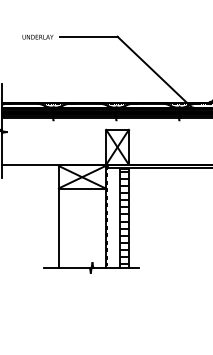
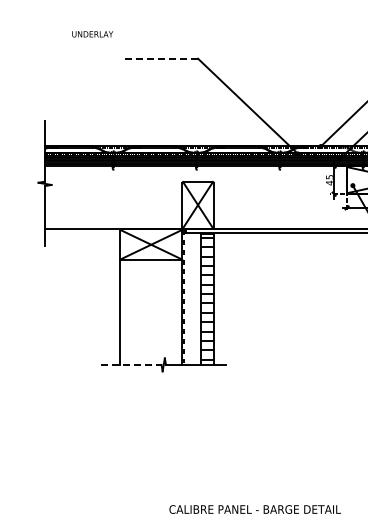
line: (88, 36) -> (159, 58), solid -> dashed
text: (37, 37) -> (92, 34), moved
line: (67, 267) -> (131, 364), solid -> dashed

